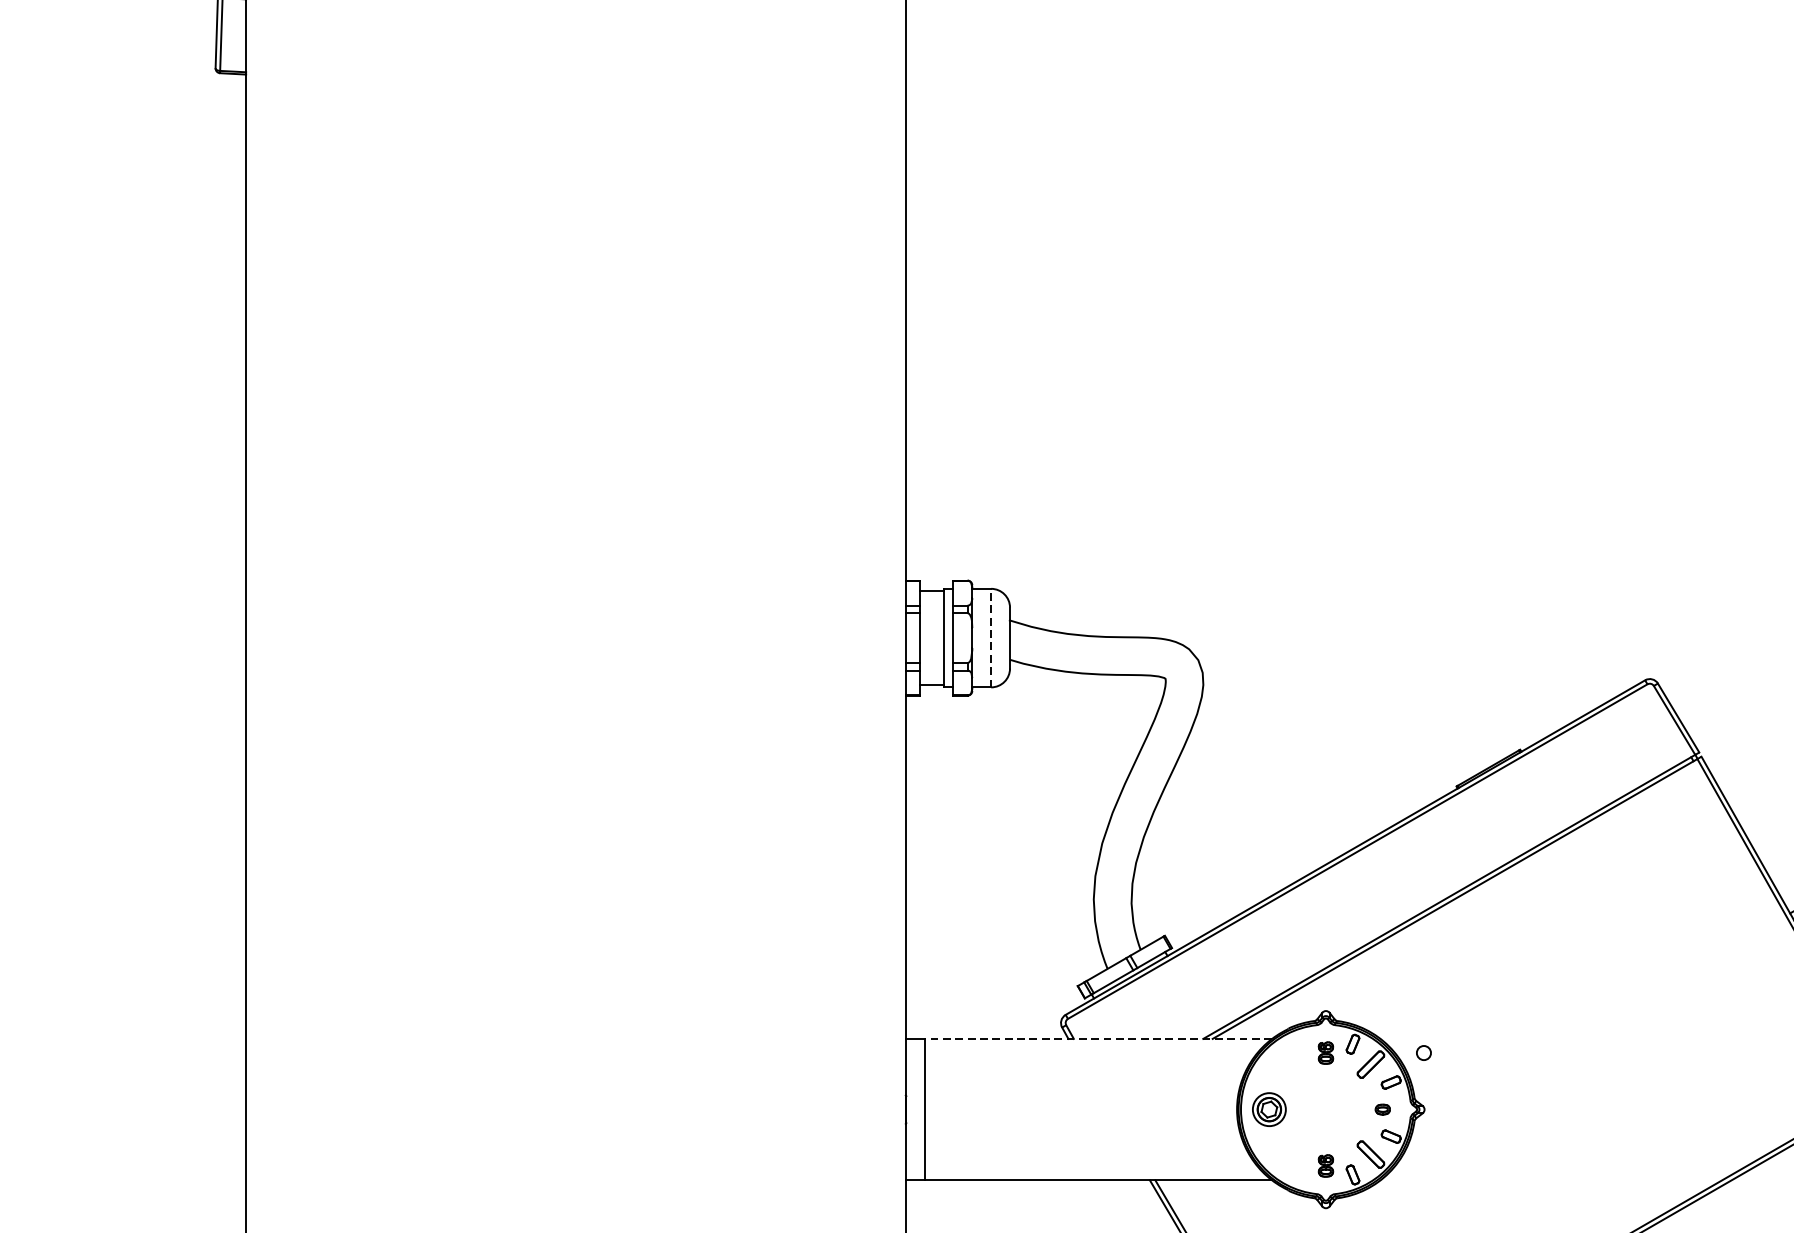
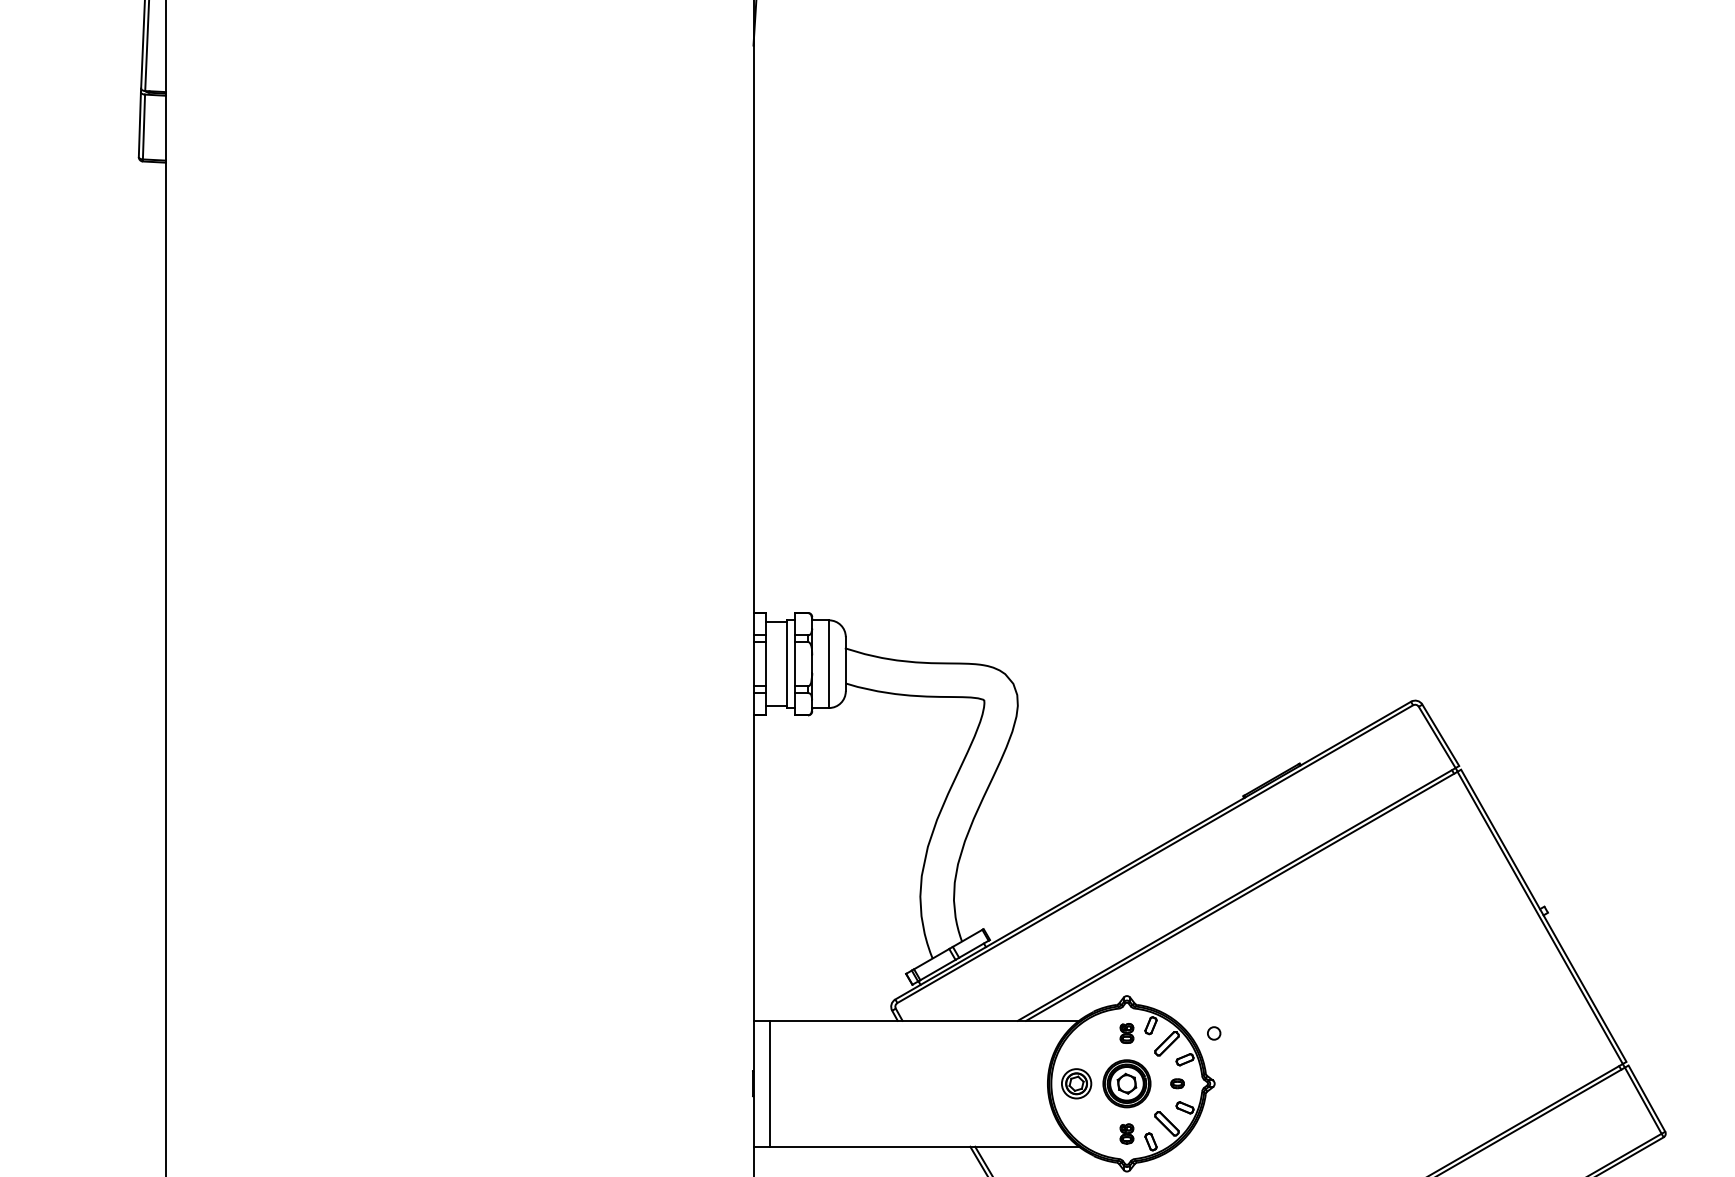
line: (991, 638) -> (829, 664), dashed -> solid
line: (1098, 1038) -> (924, 1020), dashed -> solid
part: (1325, 1109) -> (1126, 1083), added

